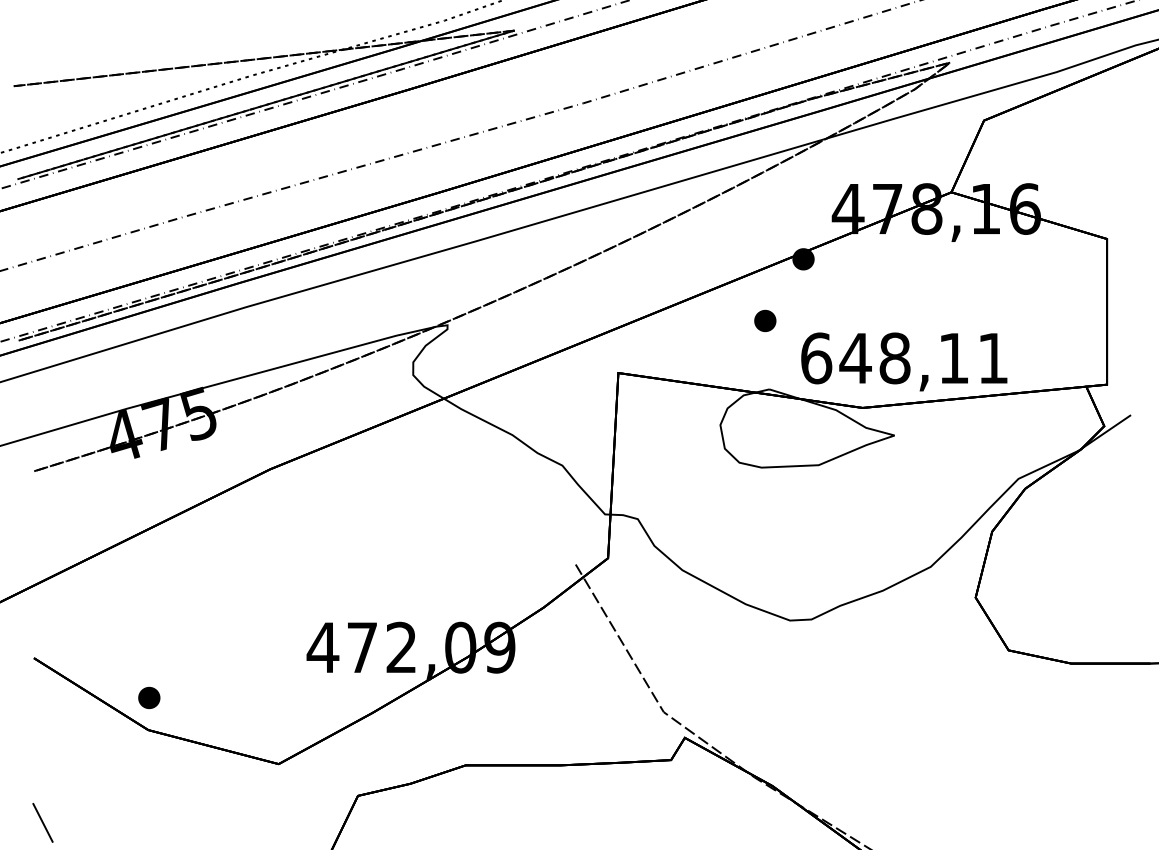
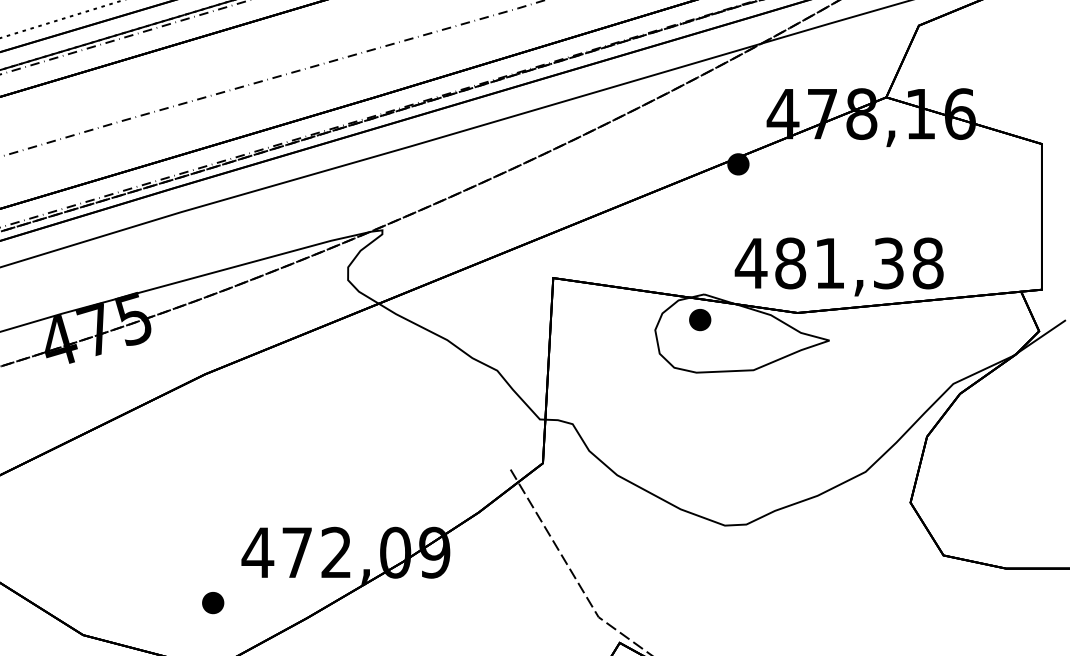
part: (765, 320) -> (700, 319), moved
text: (904, 358) -> (839, 263), 648,11 -> 481,38
part: (149, 697) -> (213, 602), moved

